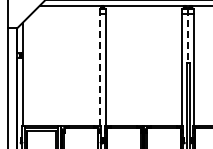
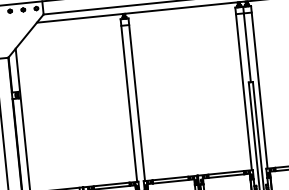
line: (188, 36) -> (247, 44), dashed -> solid
line: (99, 68) -> (128, 101), dashed -> solid

